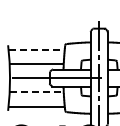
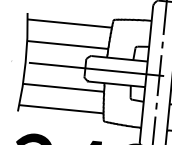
line: (37, 49) -> (71, 23), dashed -> solid
line: (37, 92) -> (64, 88), dashed -> solid

